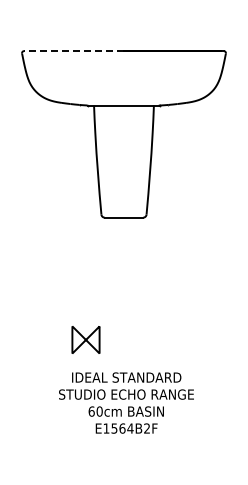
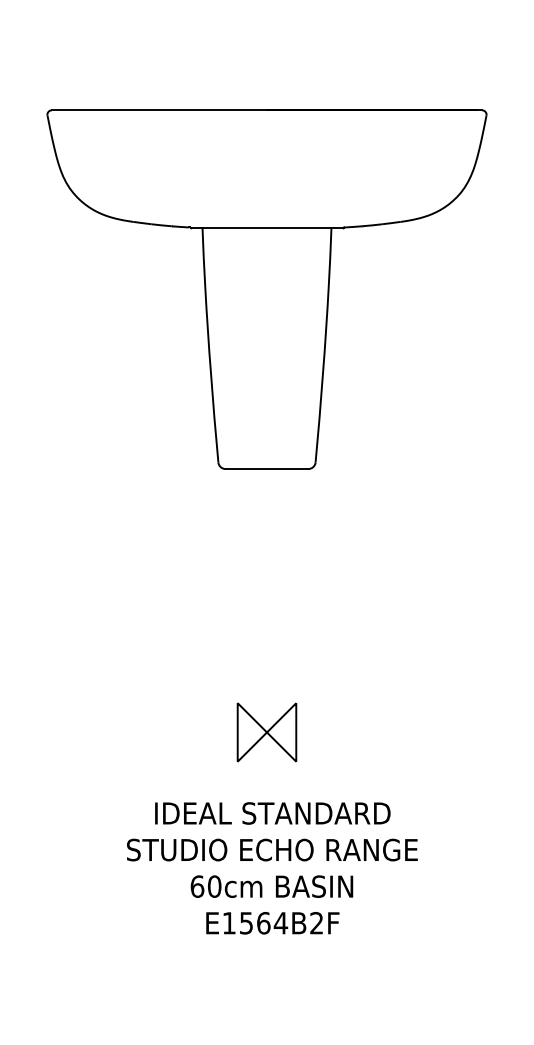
line: (74, 51) -> (160, 111), dashed -> solid
part: (85, 339) -> (265, 731), moved

